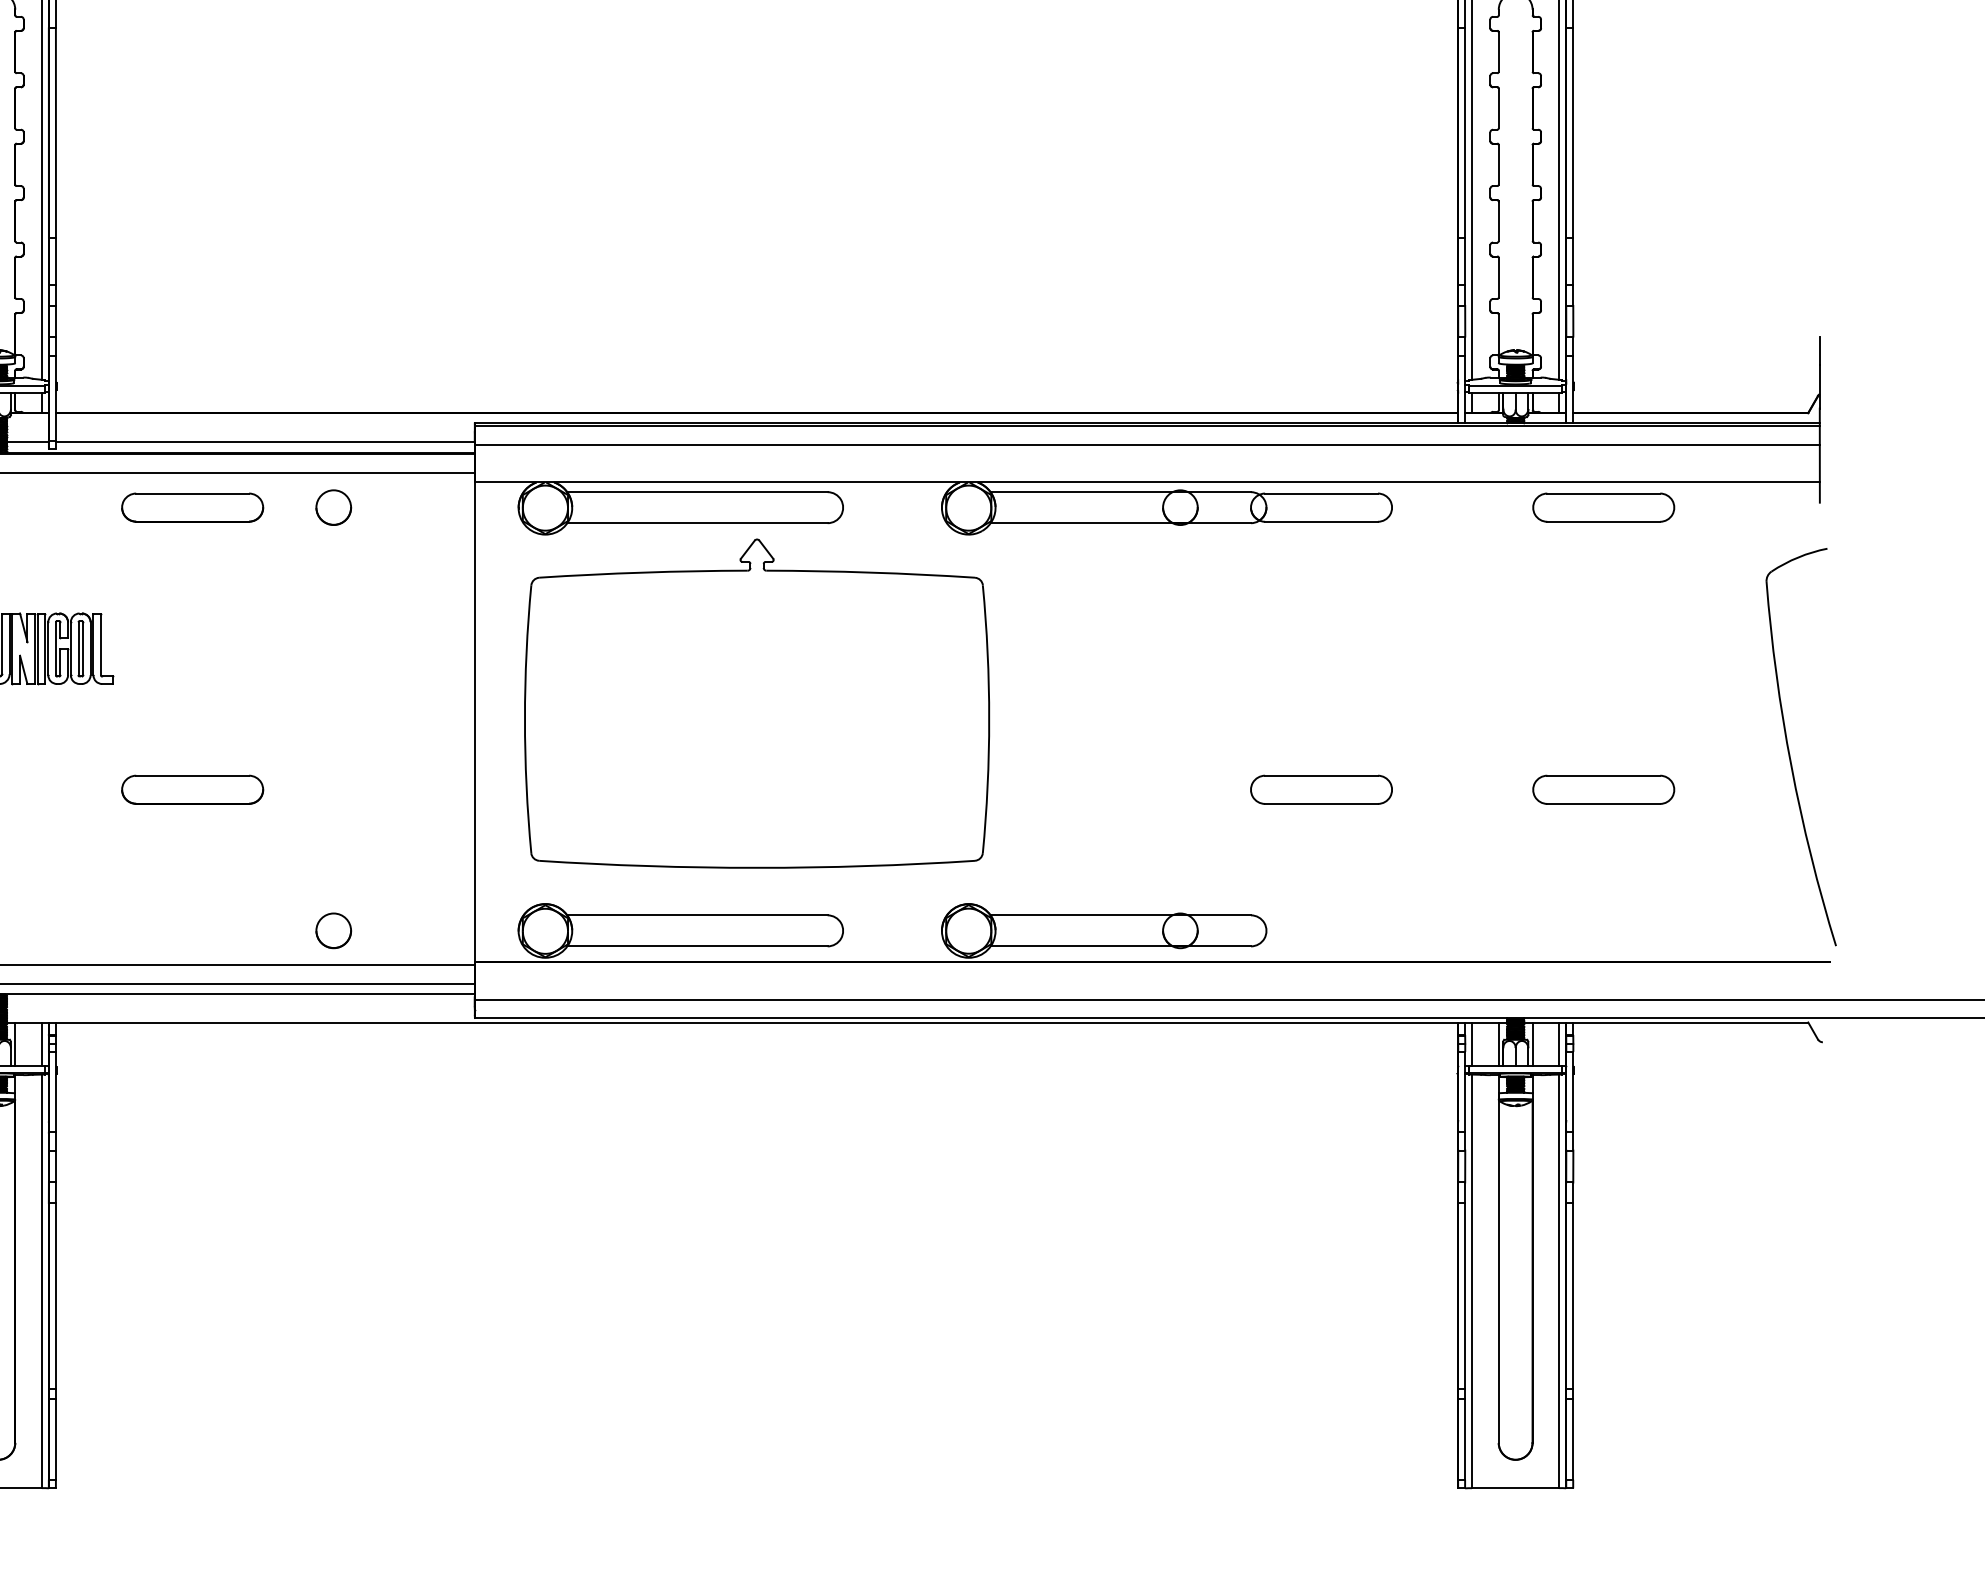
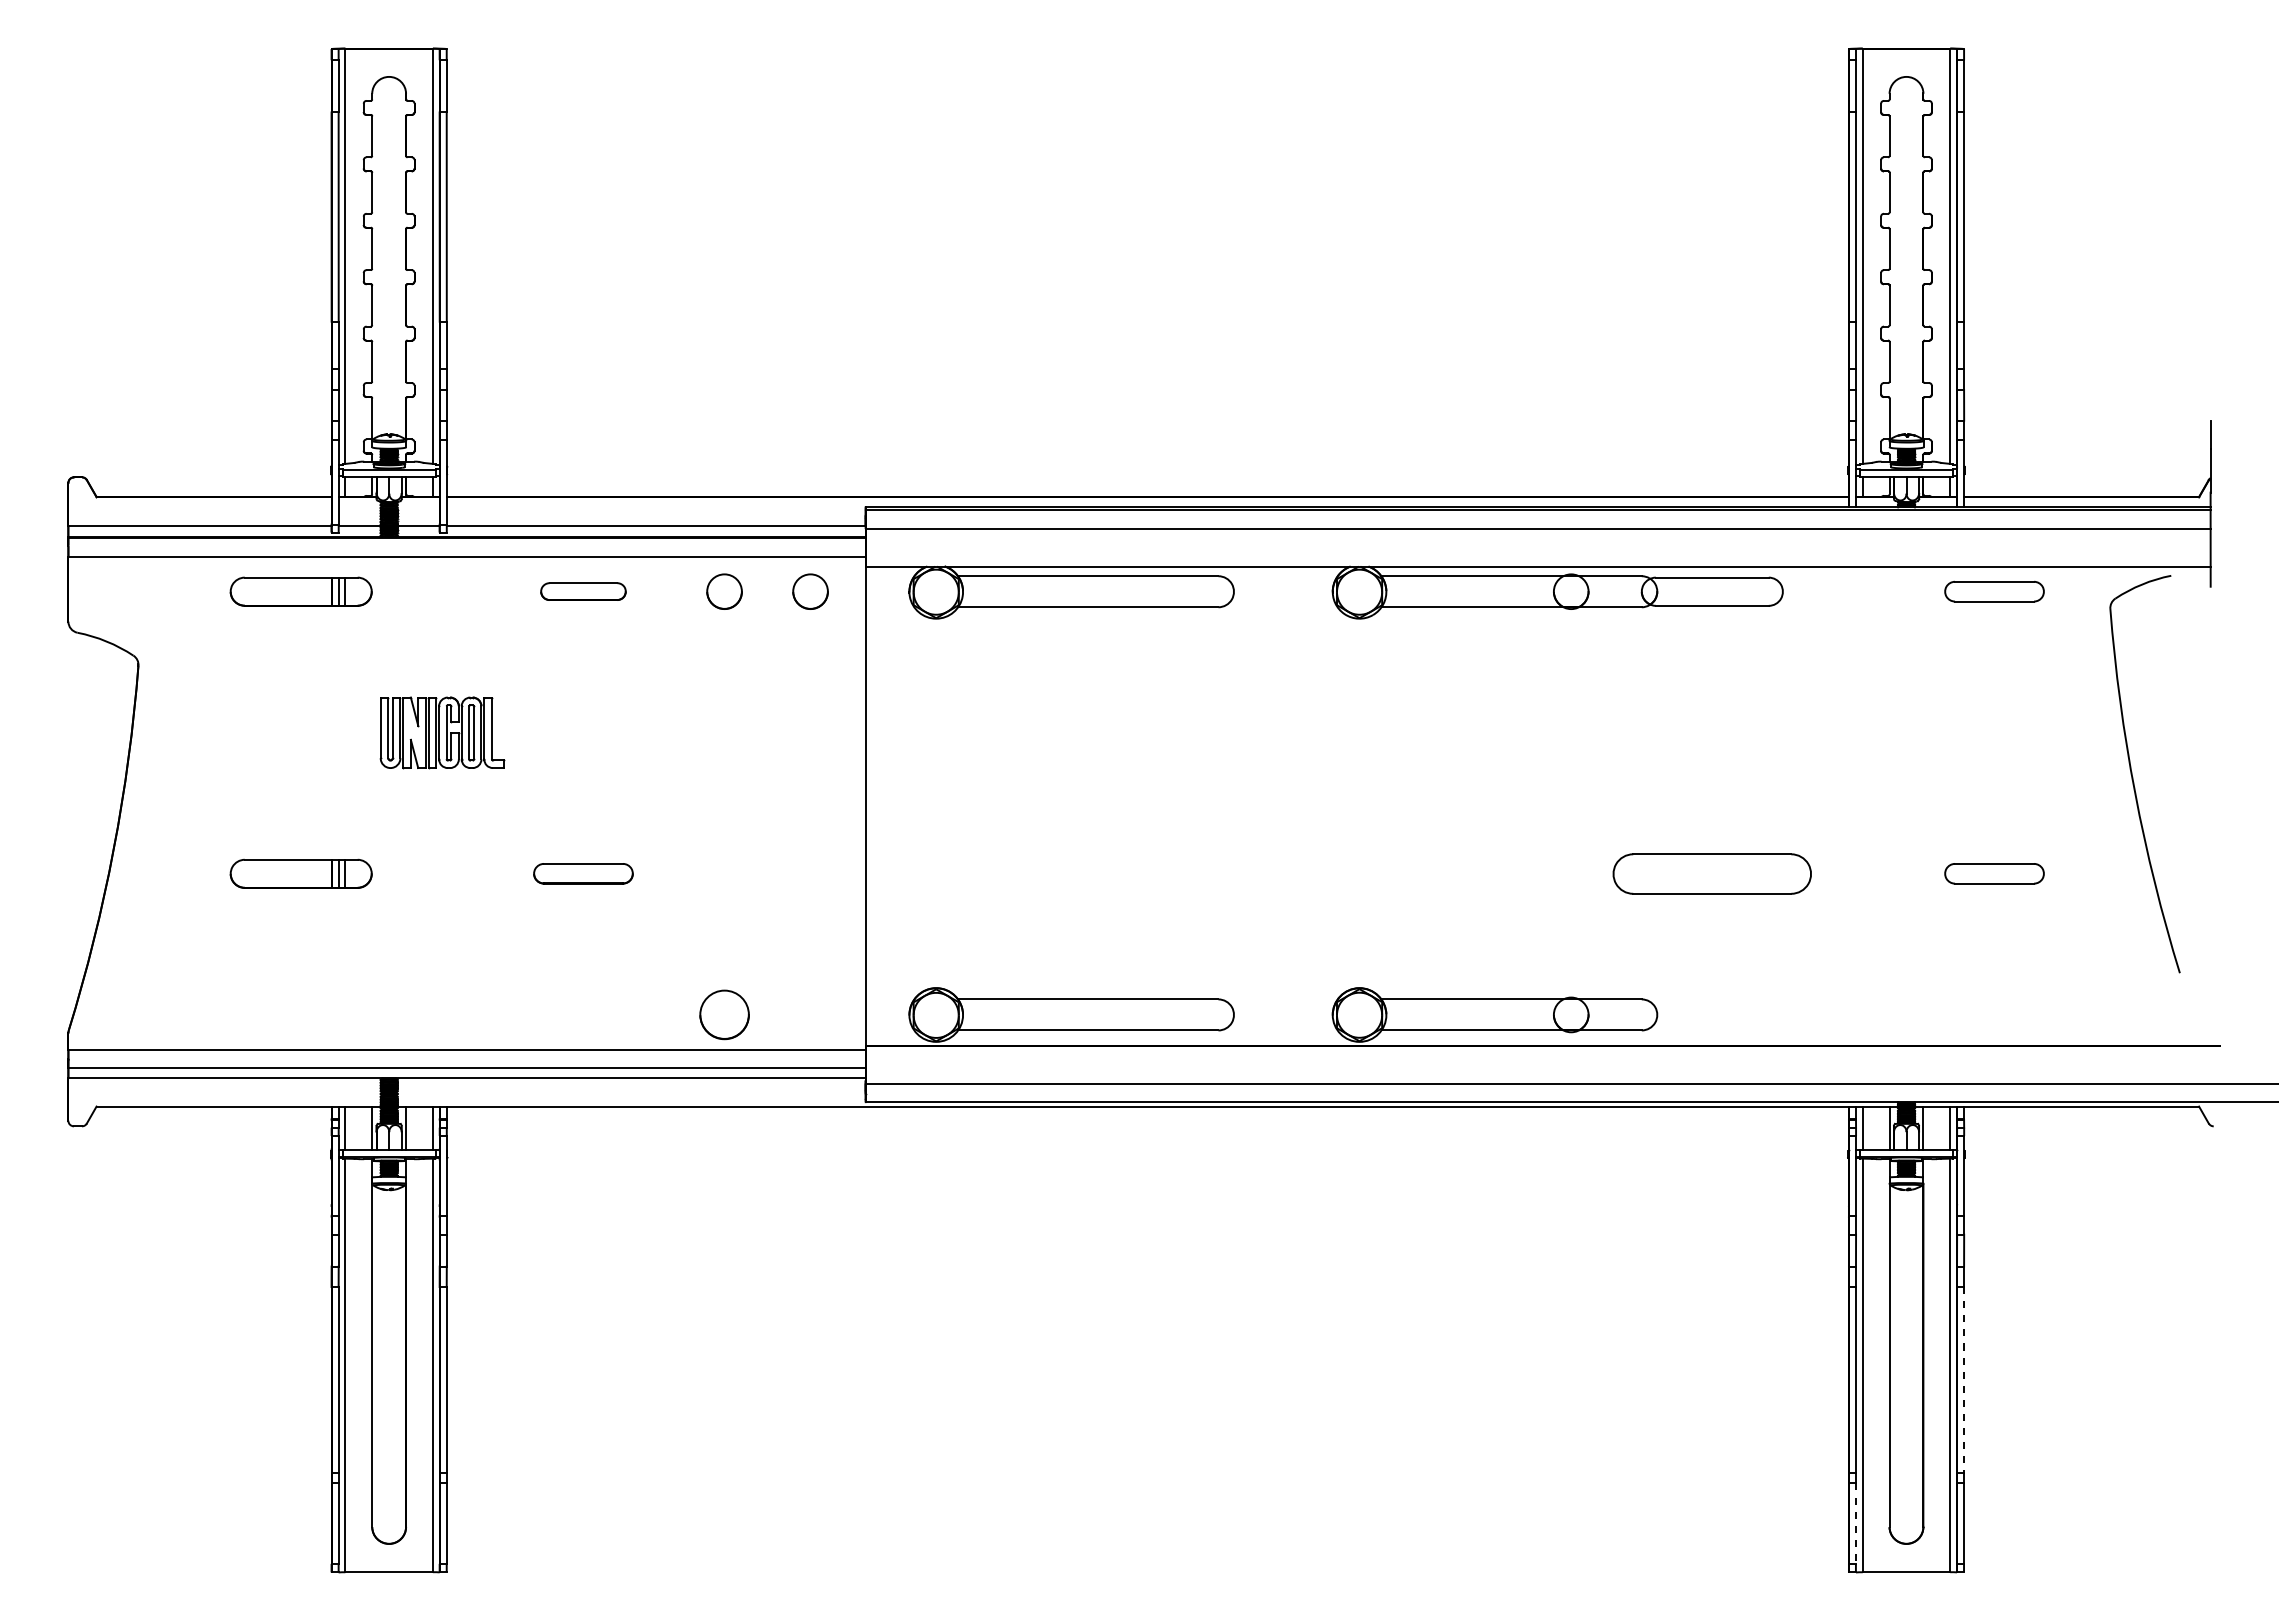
part: (192, 507) -> (583, 591), size x0.6
circle: (419, 507) -> (810, 591), added
part: (1603, 507) -> (1994, 591), size x0.7
part: (756, 703) -> (1147, 787), removed
part: (1789, 750) -> (2133, 777), moved
part: (192, 789) -> (583, 873), size x0.7
part: (1321, 789) -> (1712, 873), size x1.4
part: (1603, 789) -> (1994, 873), size x0.7
part: (333, 930) -> (724, 1014), size x1.4
line: (1573, 1296) -> (1964, 1380), solid -> dashed
line: (1464, 1440) -> (1855, 1524), solid -> dashed

